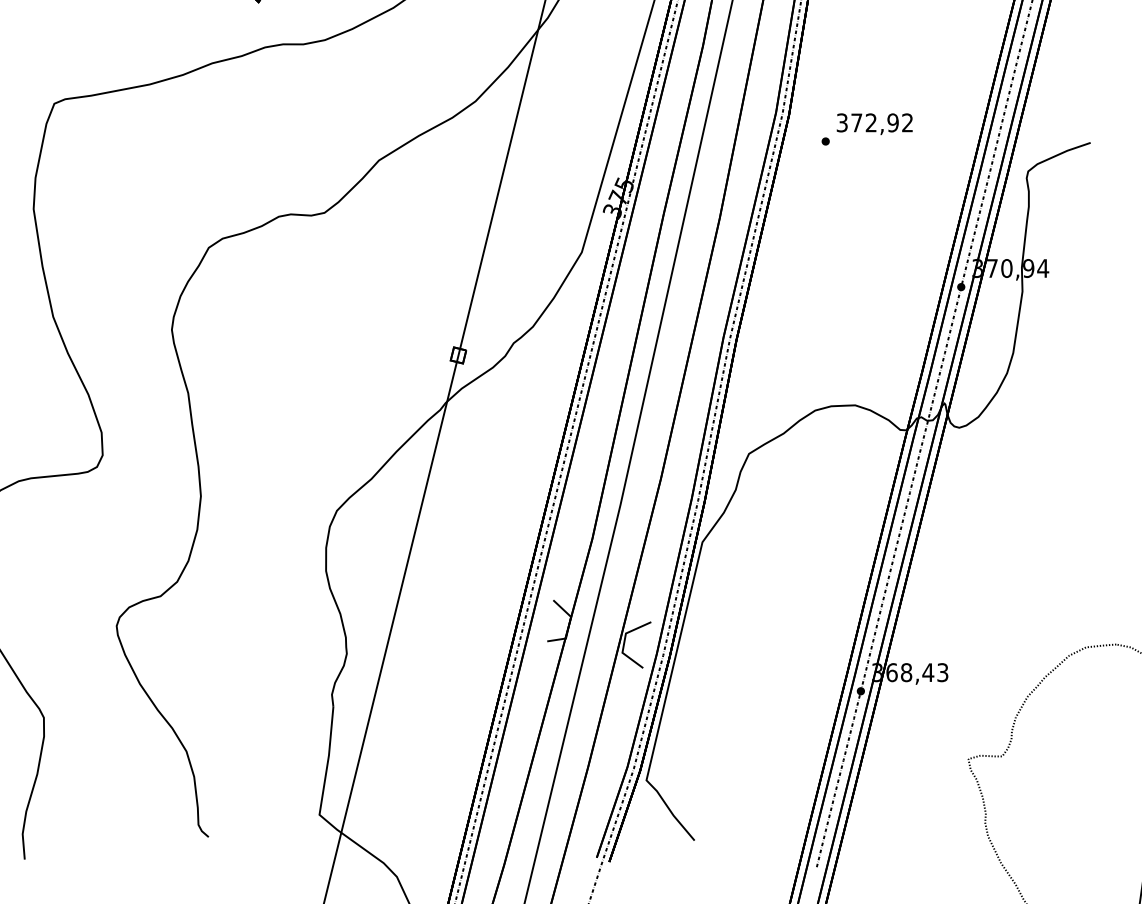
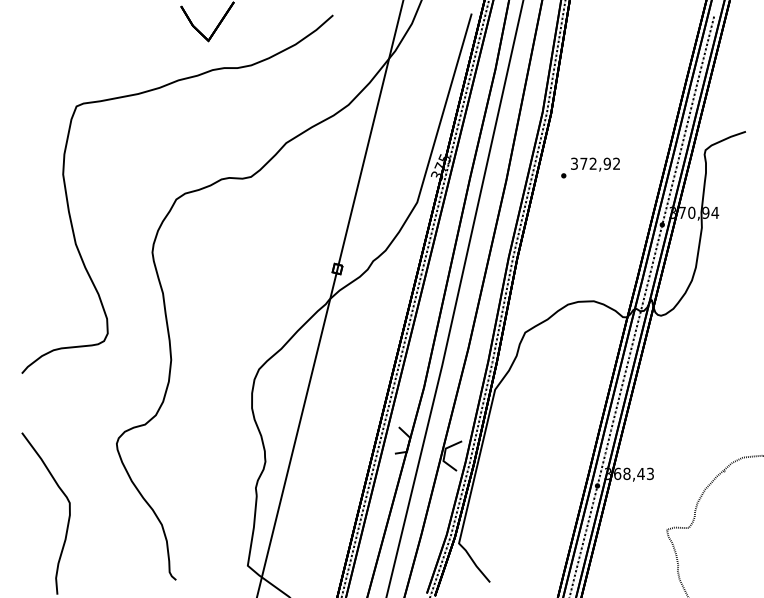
text: (867, 128) -> (590, 167), moved

